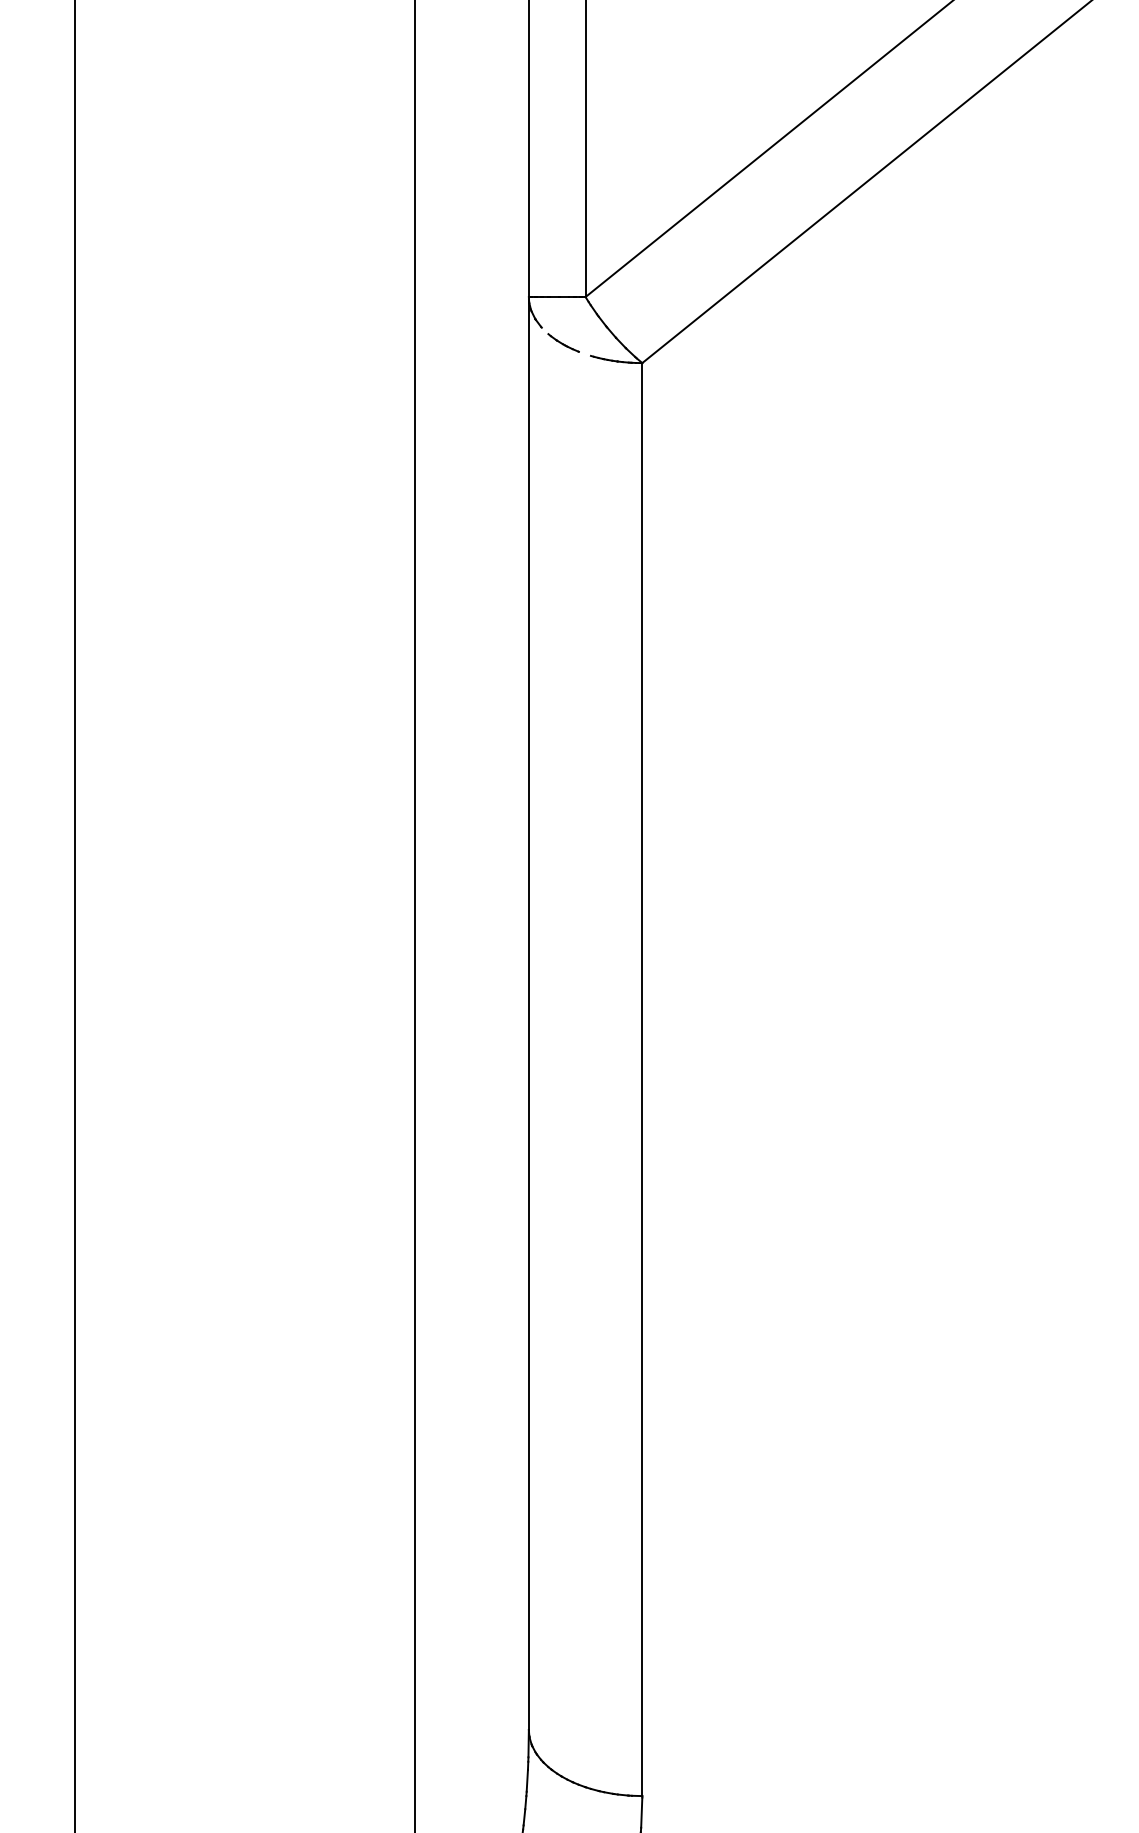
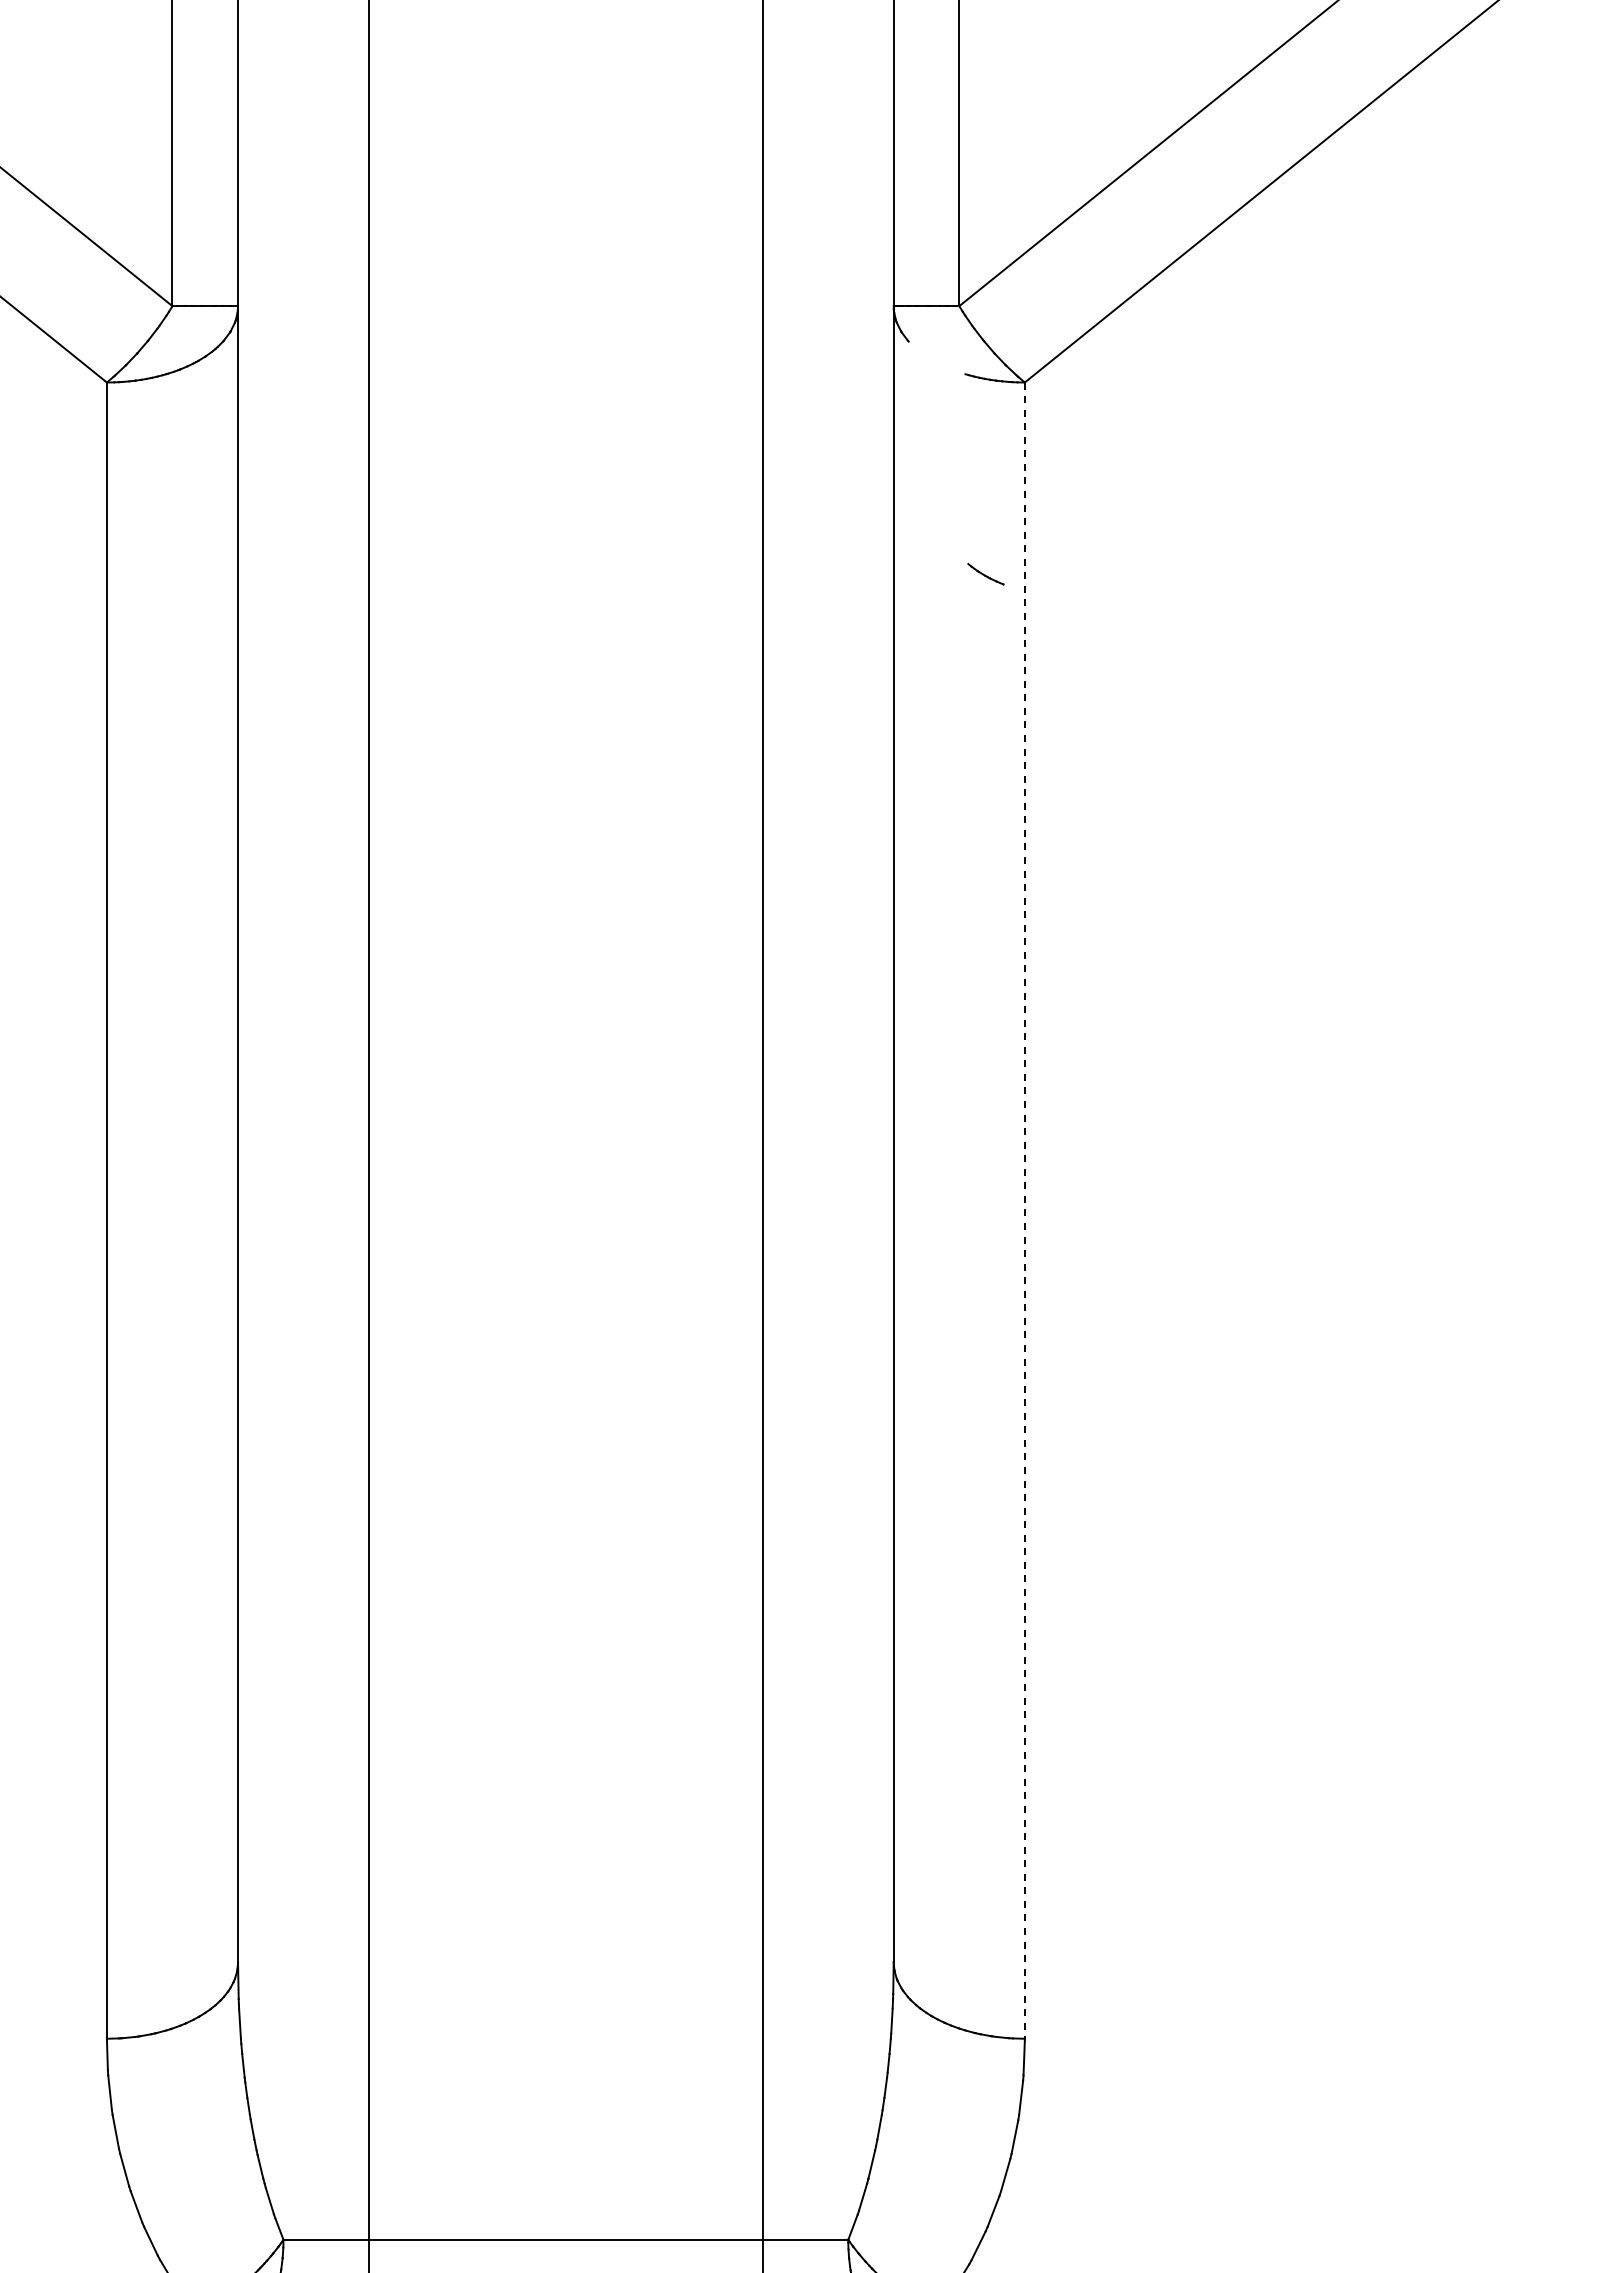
part: (563, 343) -> (985, 574), moved
line: (642, 1080) -> (1024, 1211), solid -> dashed

